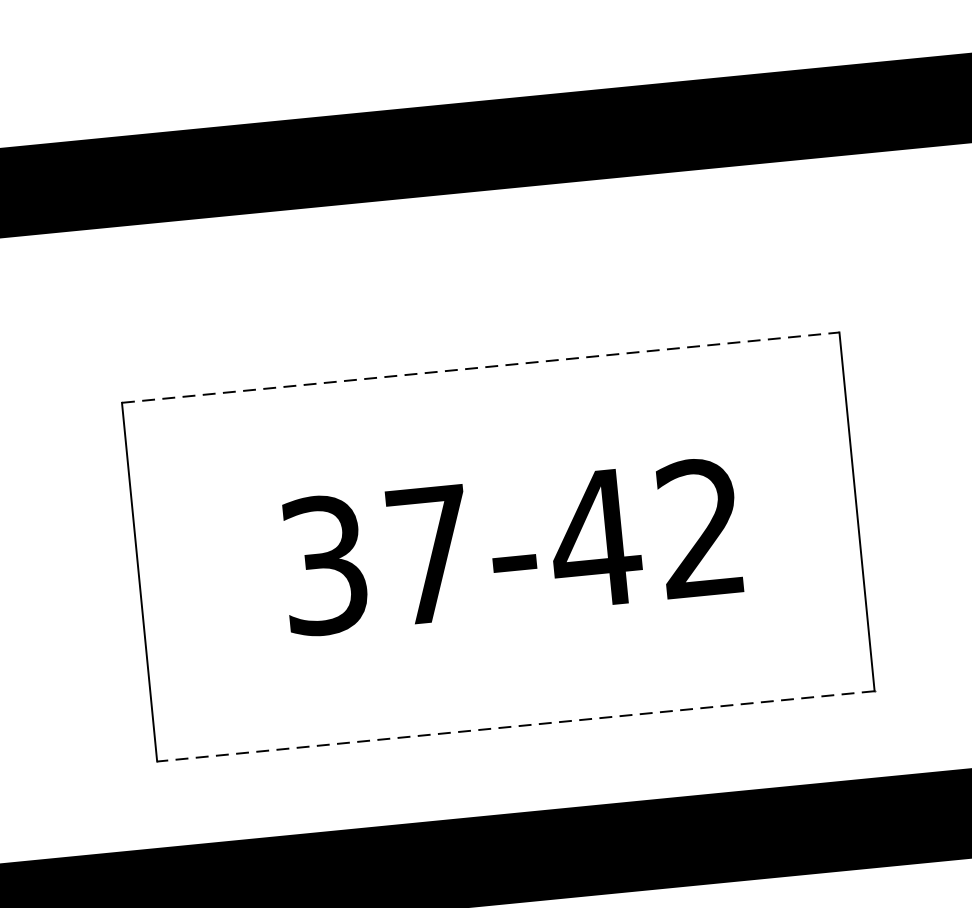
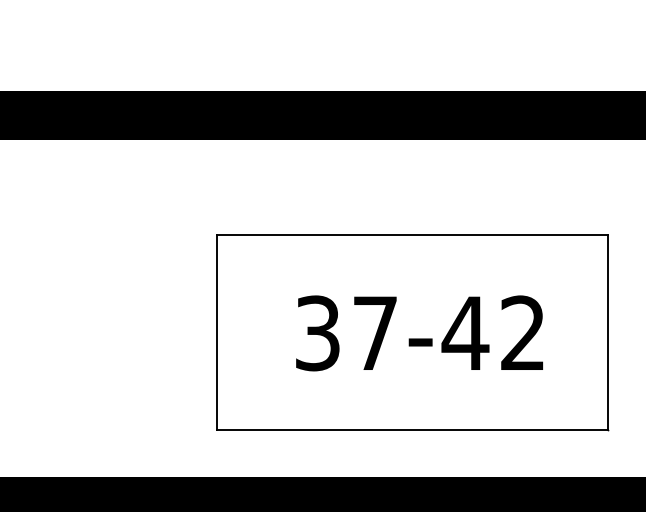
line: (480, 366) -> (412, 234), dashed -> solid
line: (515, 726) -> (412, 430), dashed -> solid

